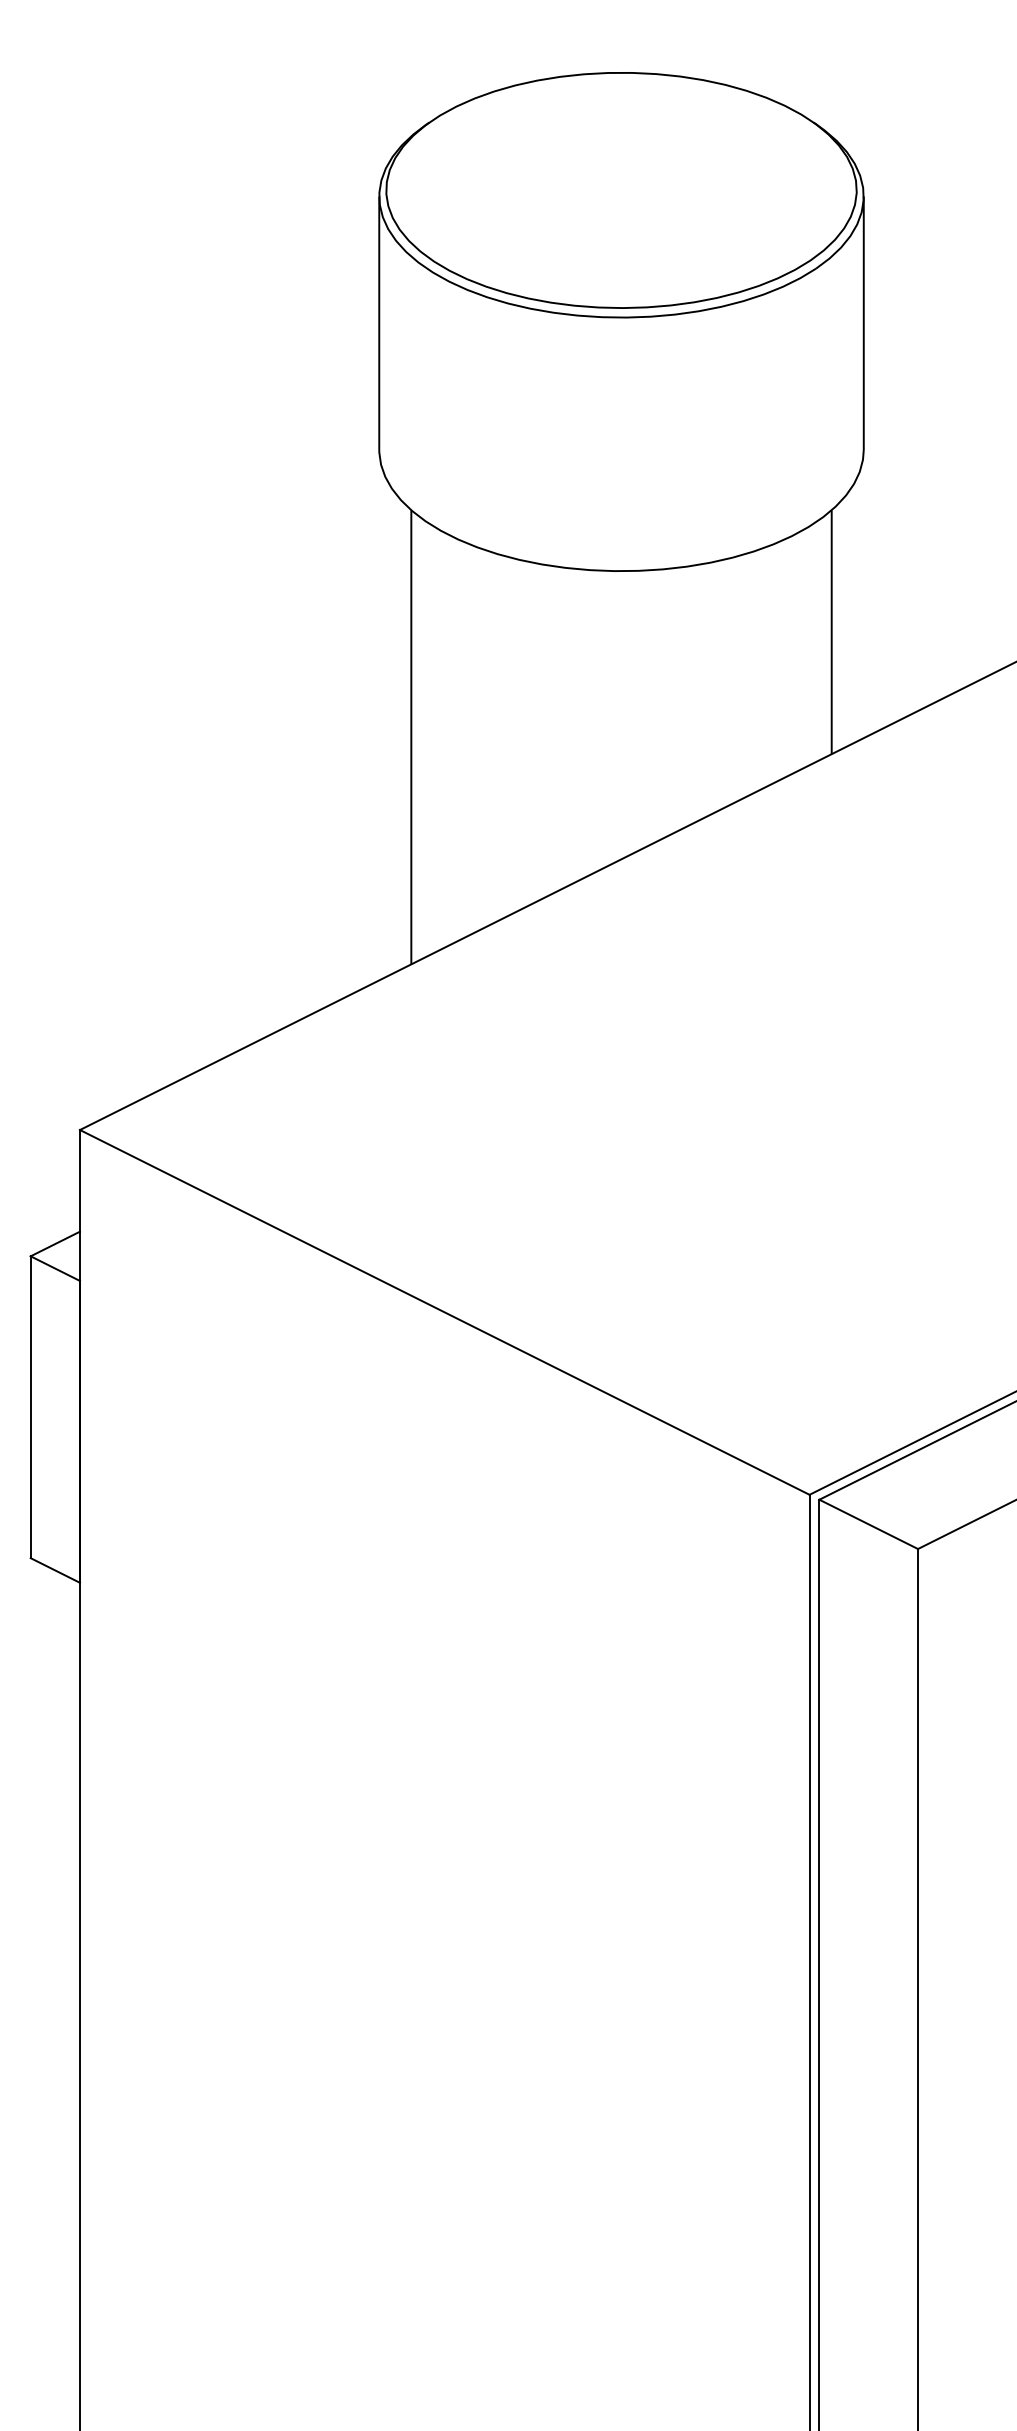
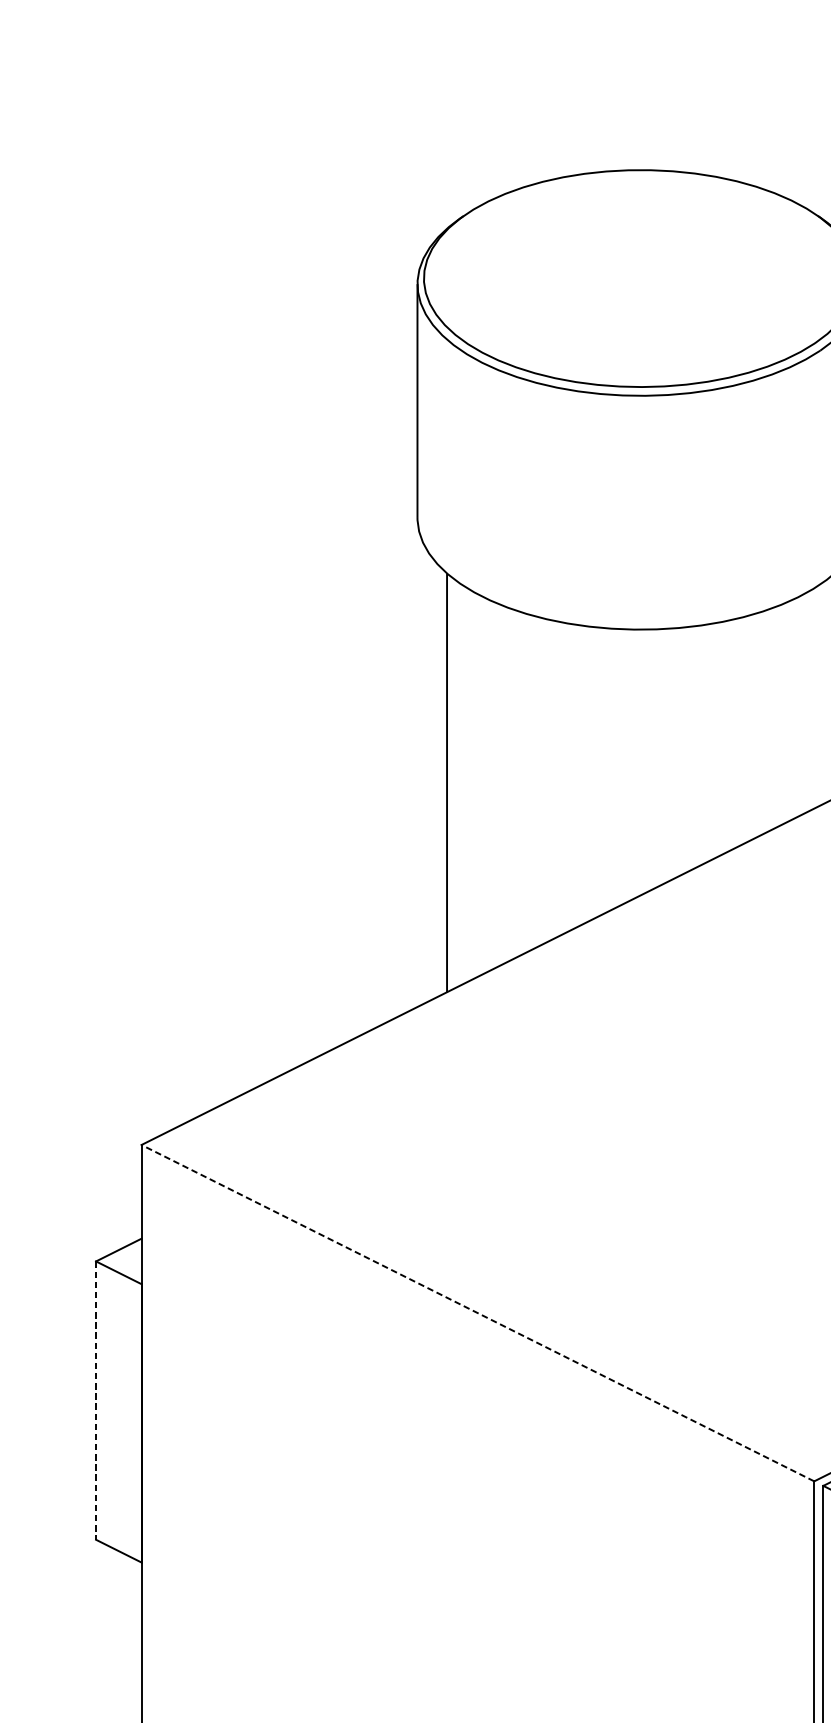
line: (444, 1312) -> (477, 1313), solid -> dashed
line: (30, 1407) -> (95, 1400), solid -> dashed

